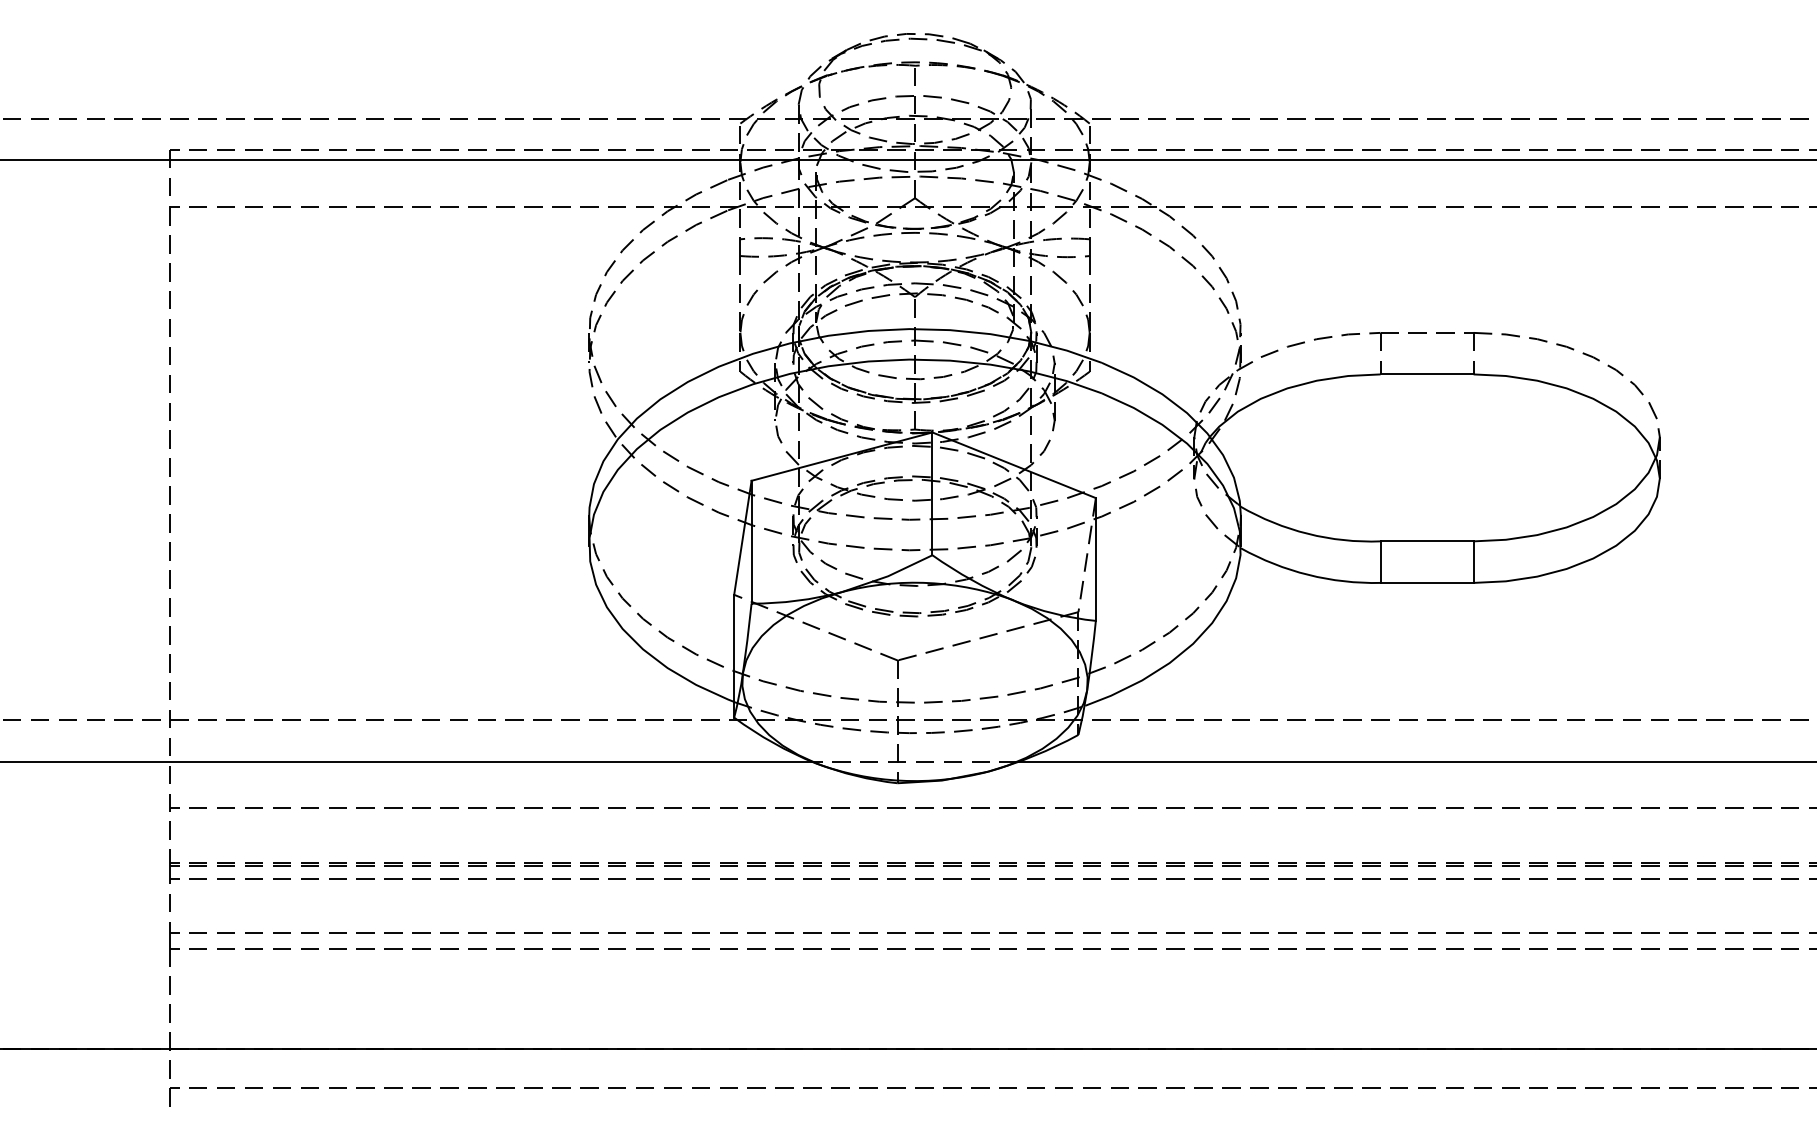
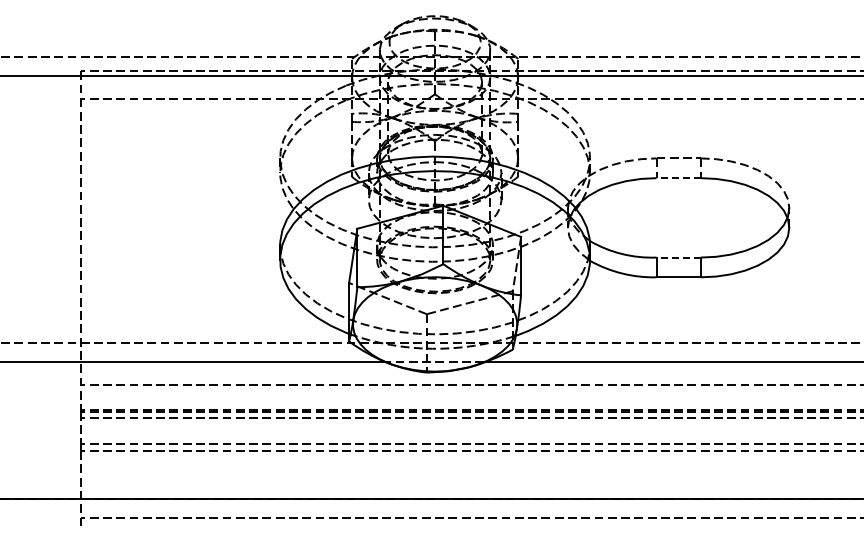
line: (1426, 375) -> (678, 178), solid -> dashed
line: (1426, 541) -> (678, 257), solid -> dashed

